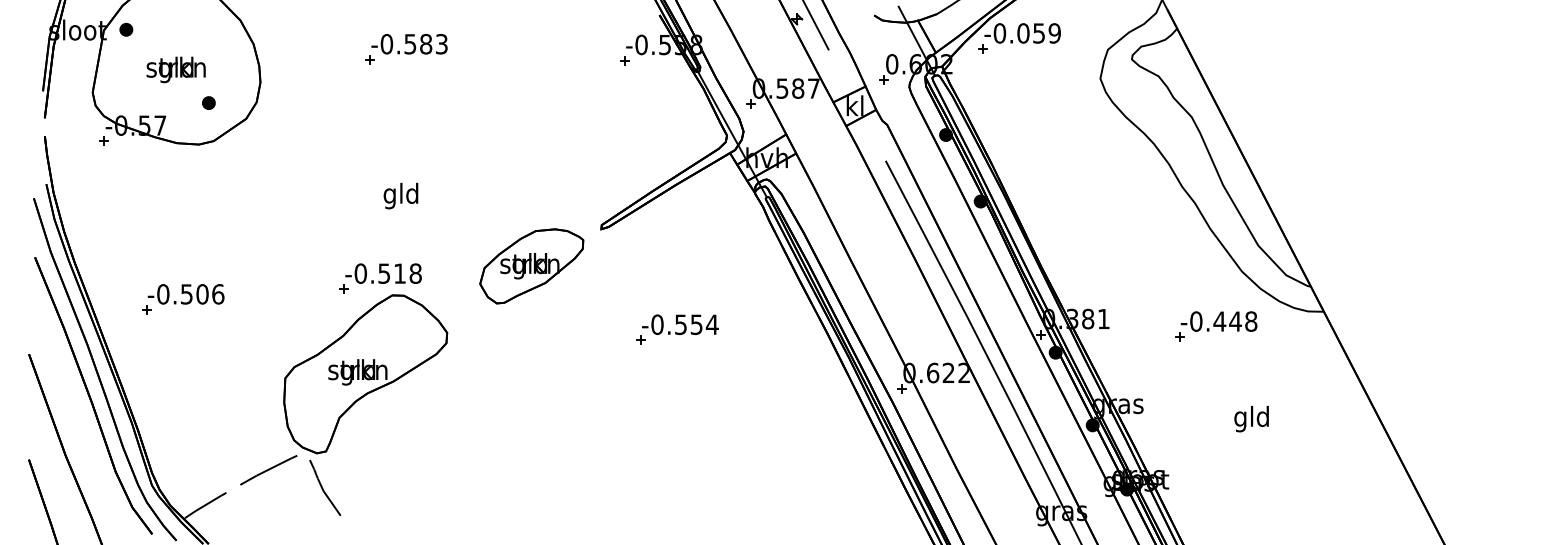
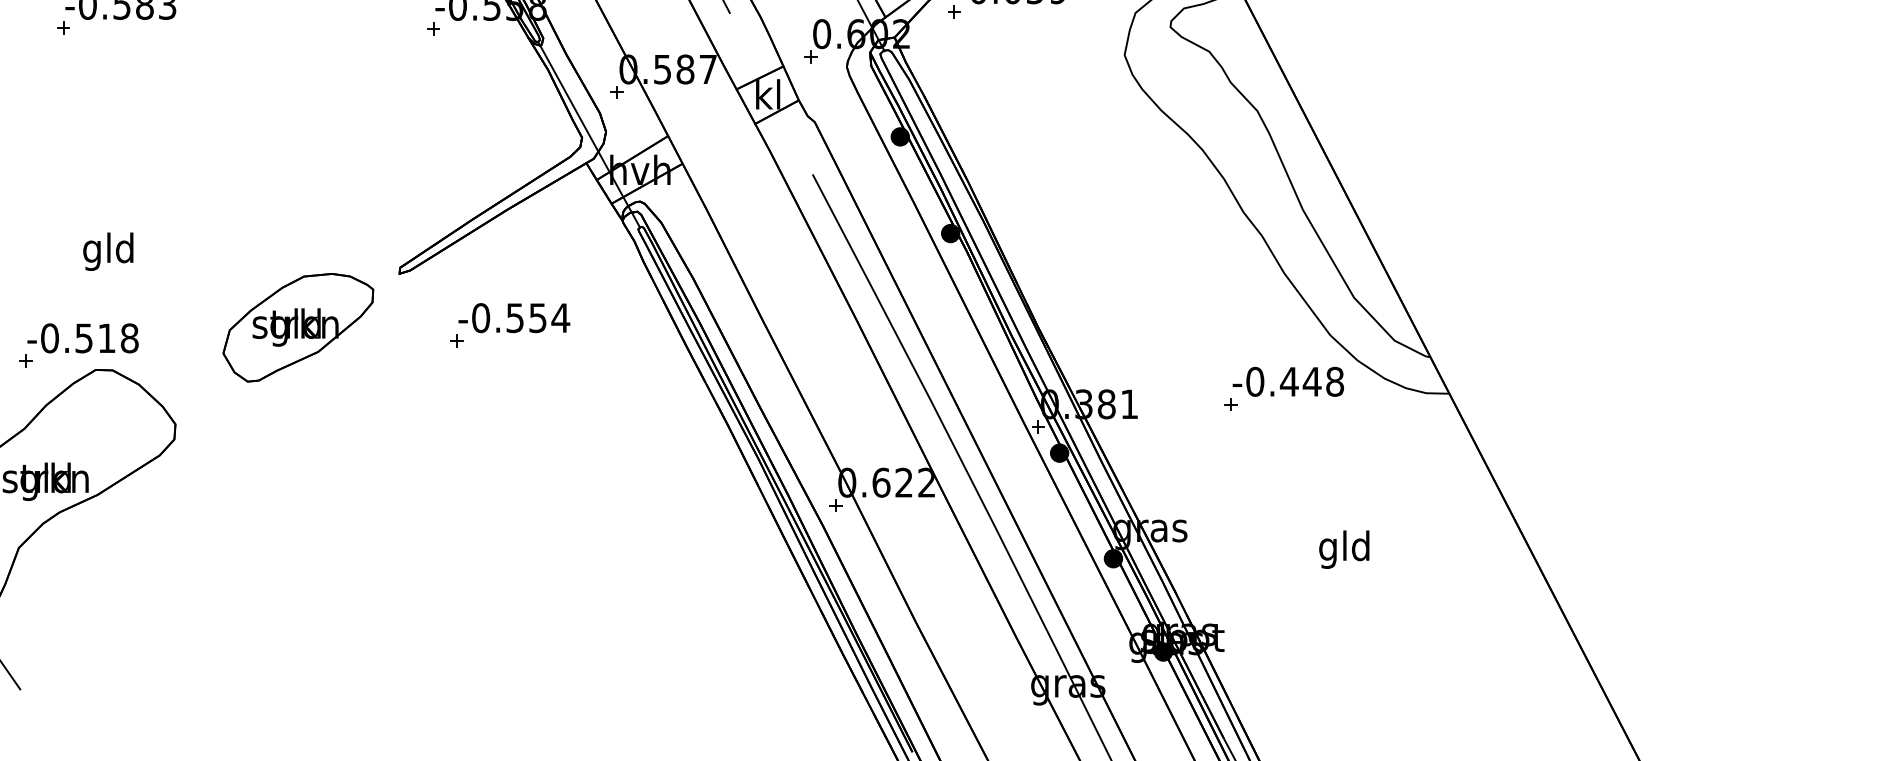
text: (400, 195) -> (107, 250), moved
part: (1216, 326) -> (1284, 388), moved
part: (677, 329) -> (510, 325), moved

